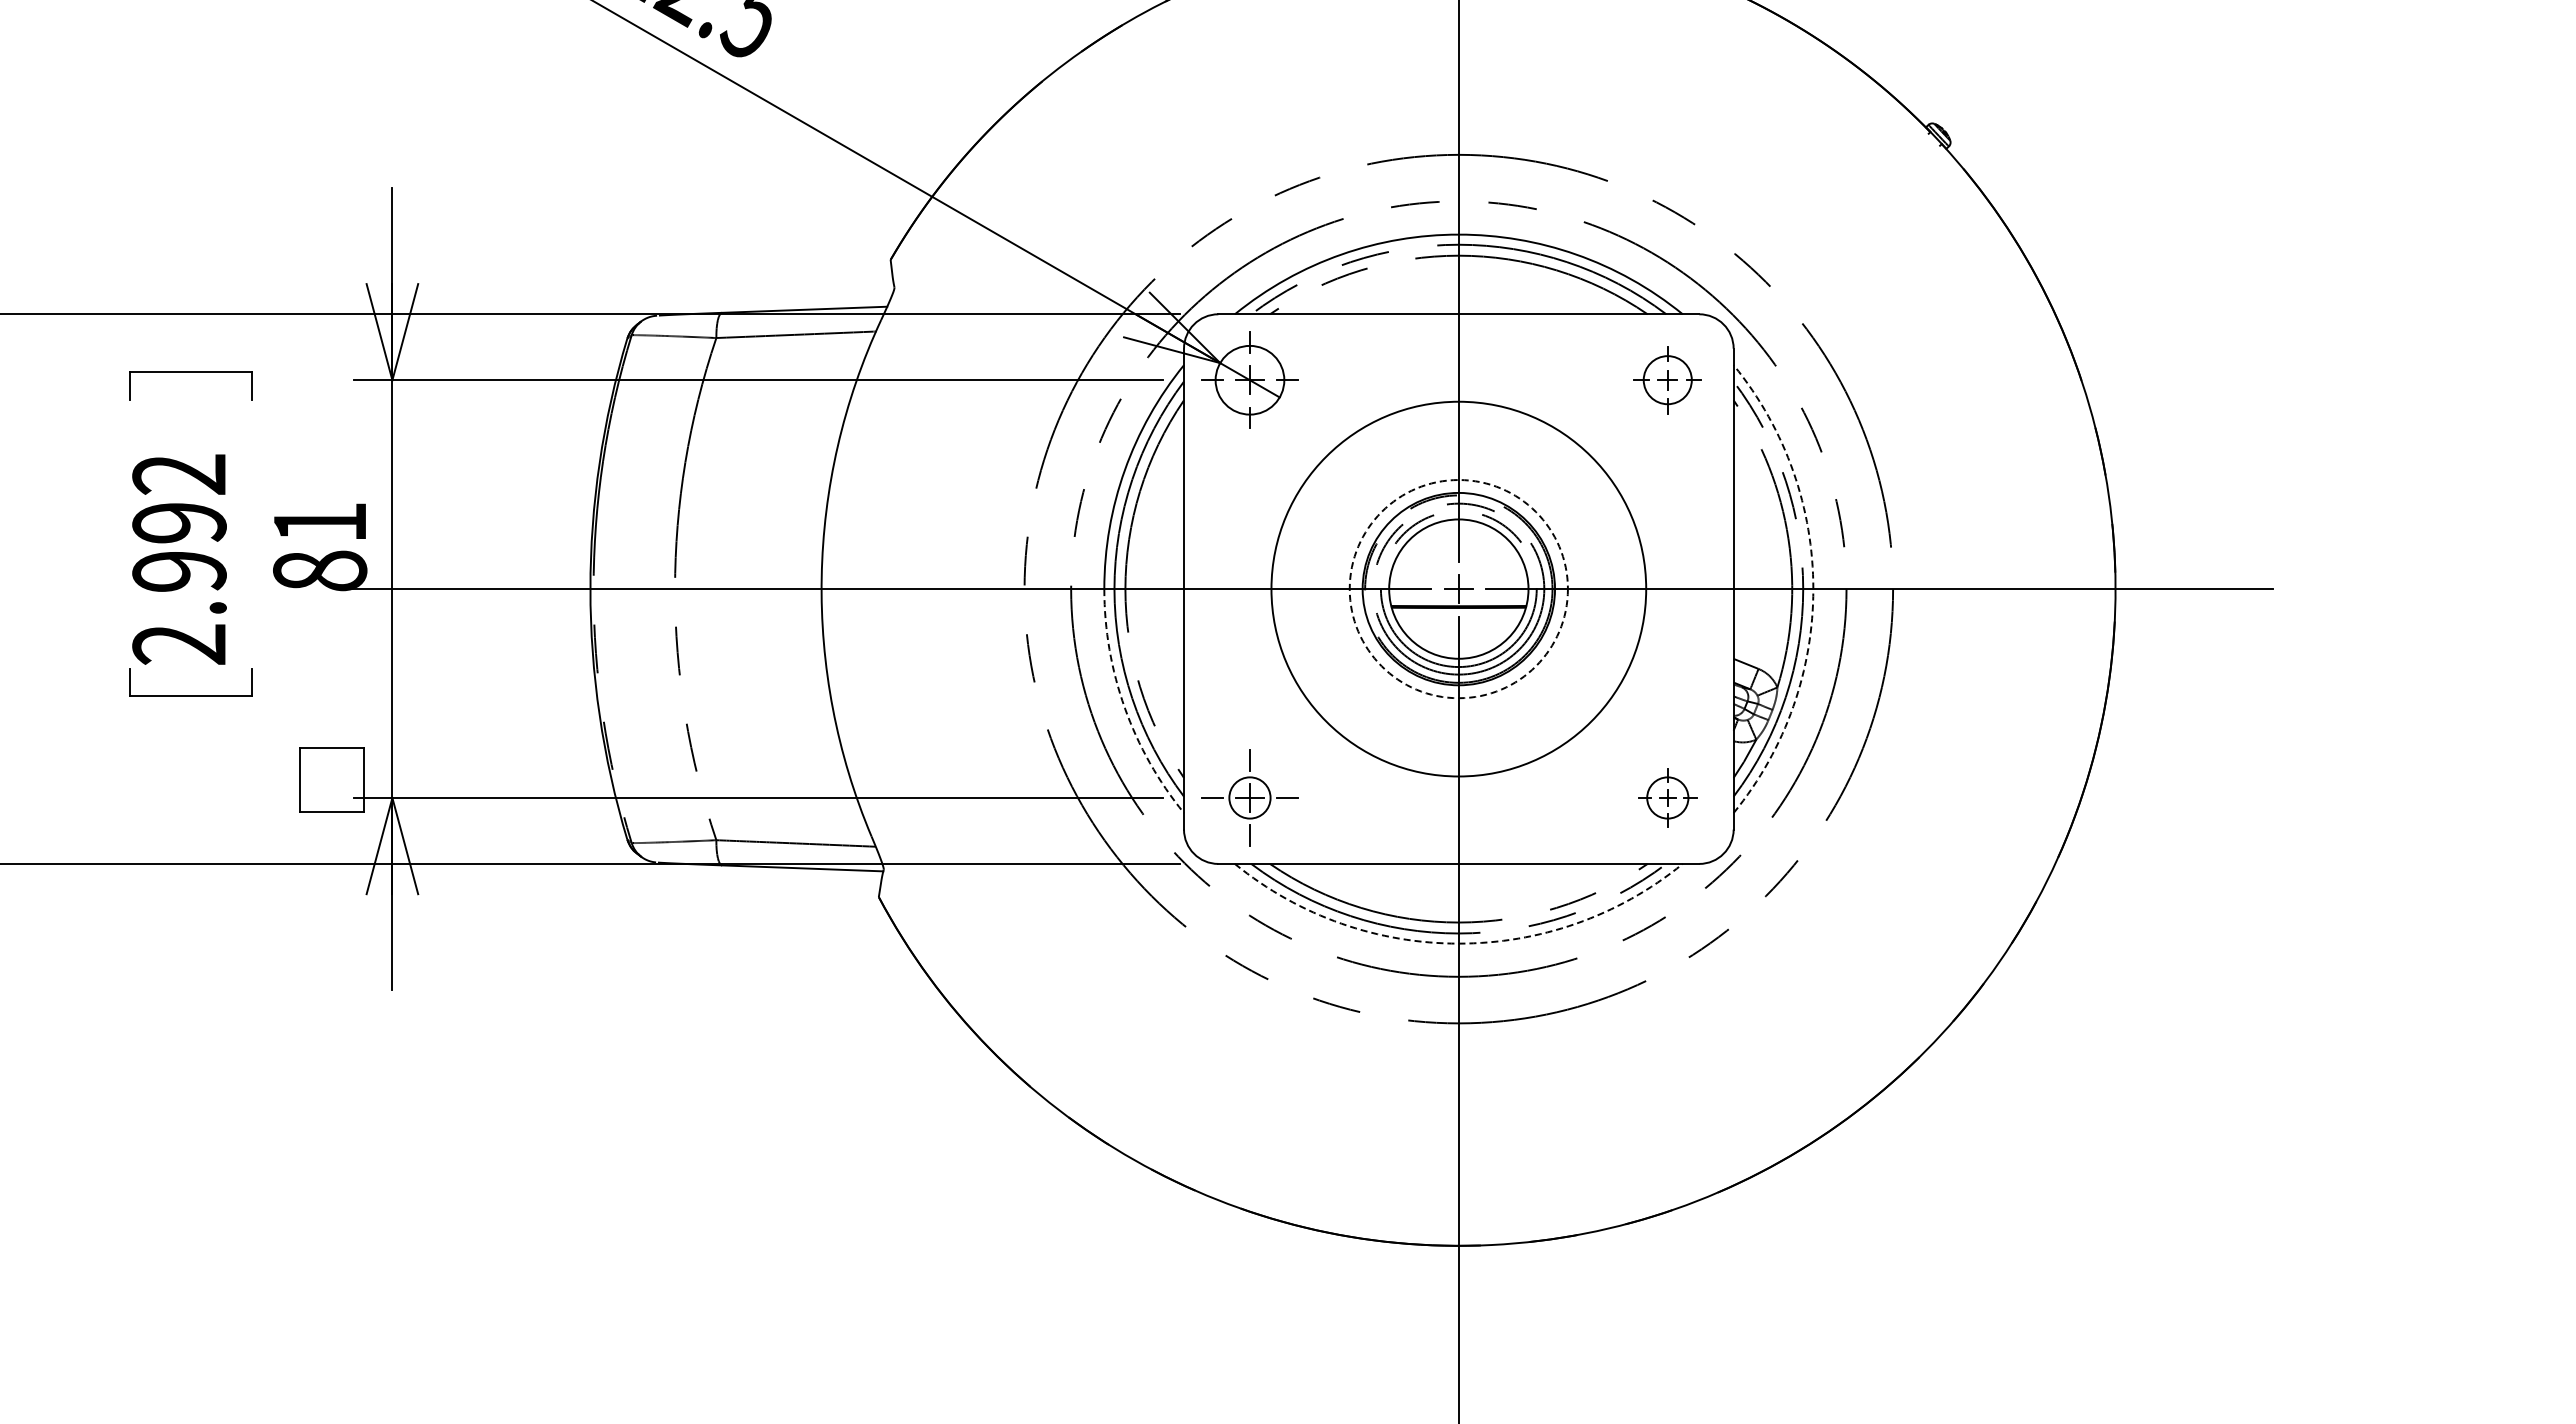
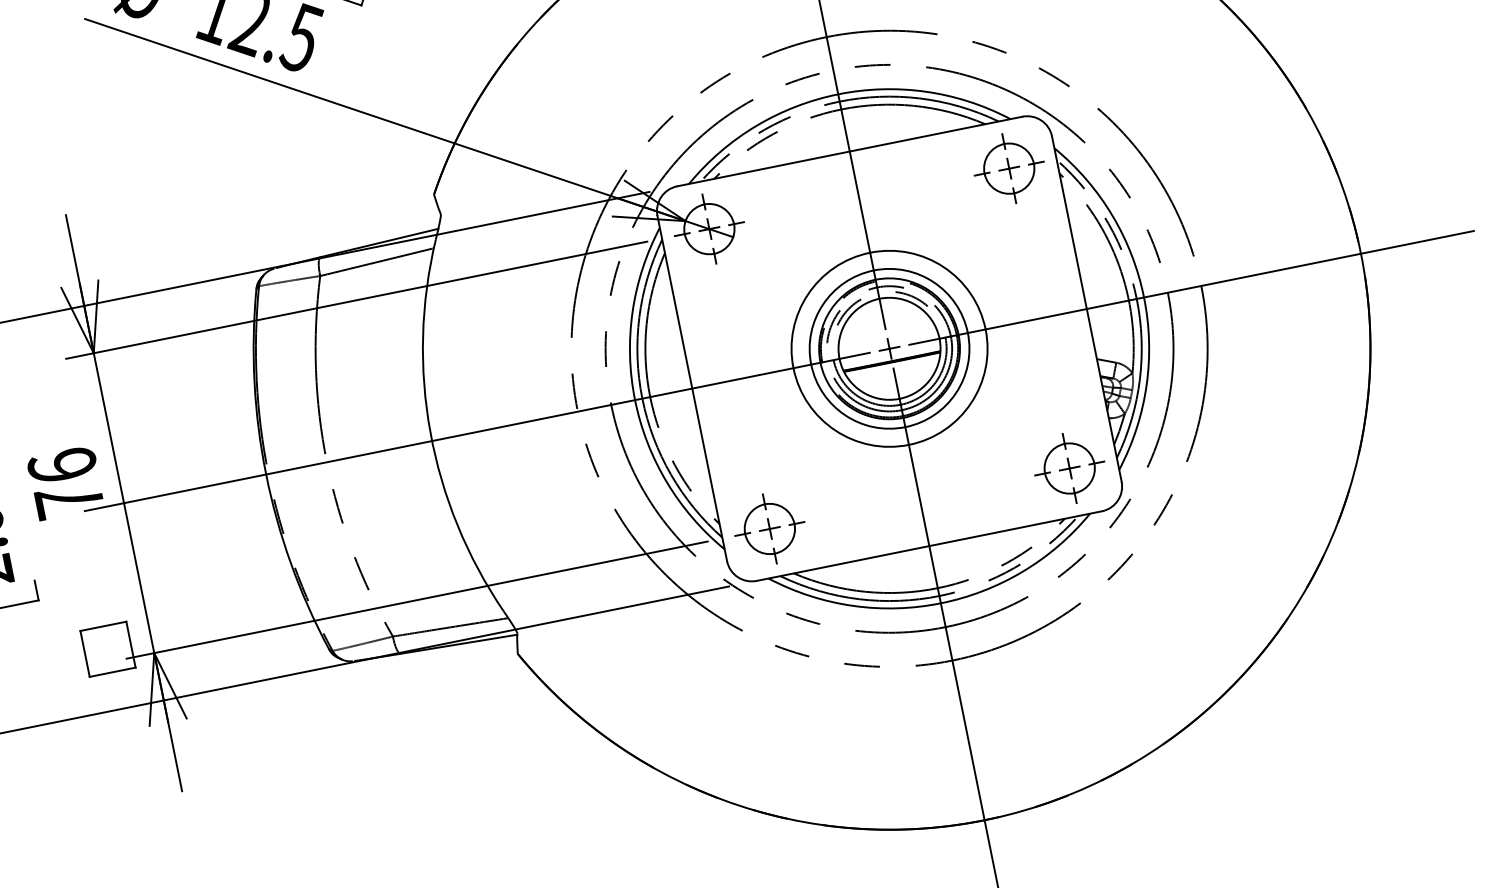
part: (1667, 379) -> (1009, 168), size x1.43
text: (319, 546) -> (65, 483), 81 -> 76
circle: (1458, 588) -> (889, 348), size x0.71
circle: (1458, 589) -> (889, 349), dashed -> solid
arc: (1813, 589) -> (1144, 297), dashed -> solid
arc: (1124, 707) -> (666, 482), dashed -> solid
circle: (1249, 797) -> (769, 528), size x1.67
part: (1667, 797) -> (1069, 468), size x1.67
arc: (1458, 943) -> (940, 603), dashed -> solid

